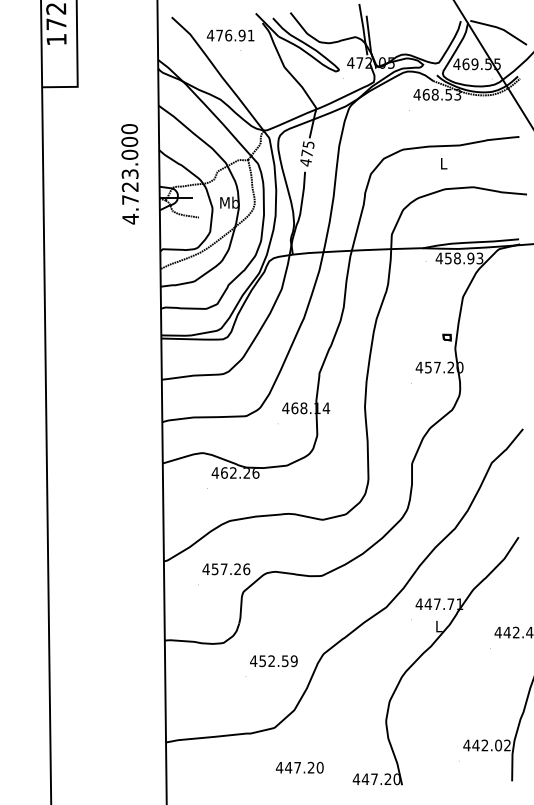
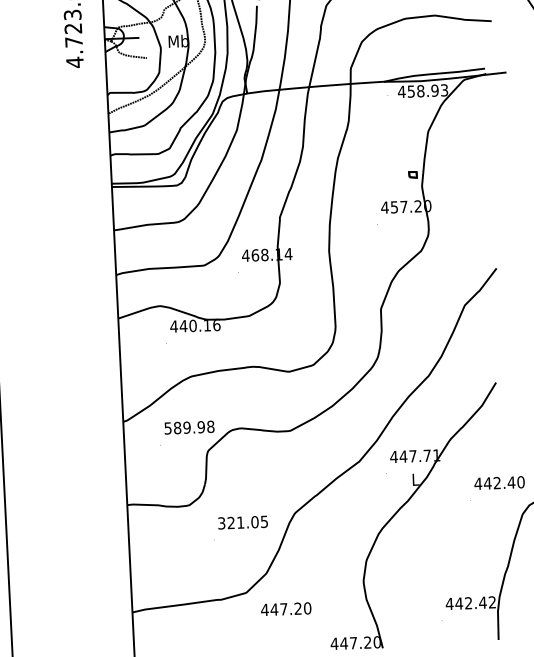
text: (234, 472) -> (194, 325), 462.26 -> 440.16
text: (226, 569) -> (189, 427), 457.26 -> 589.98
text: (273, 661) -> (242, 522), 452.59 -> 321.05
text: (498, 745) -> (482, 602), 442.02 -> 442.42
text: (299, 767) -> (285, 608), moved

